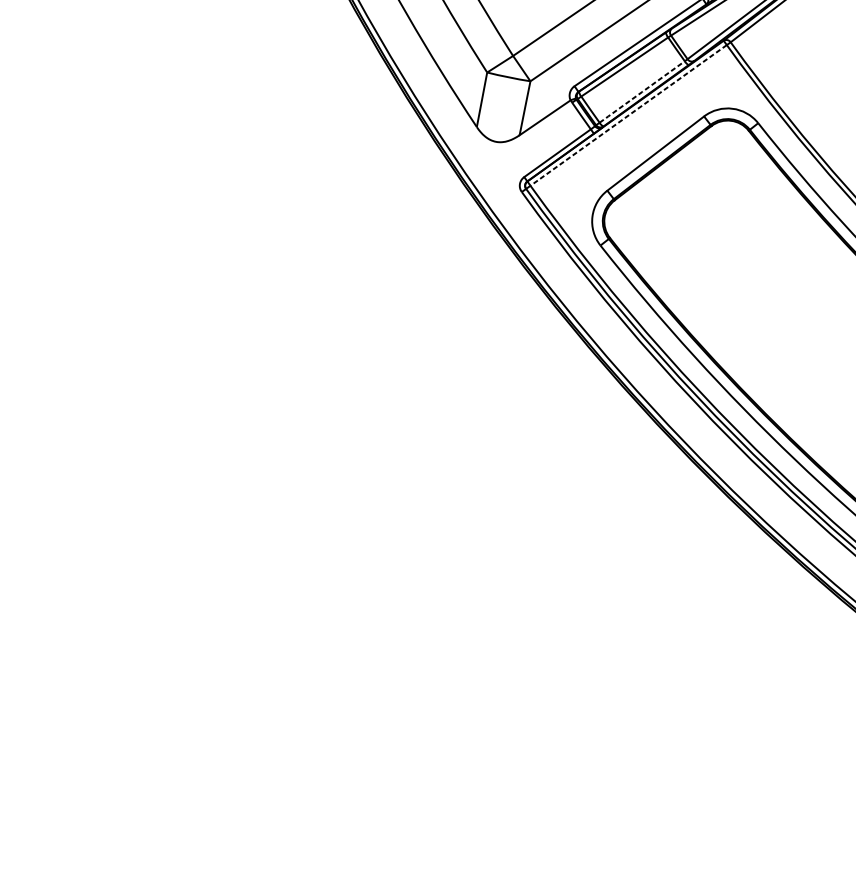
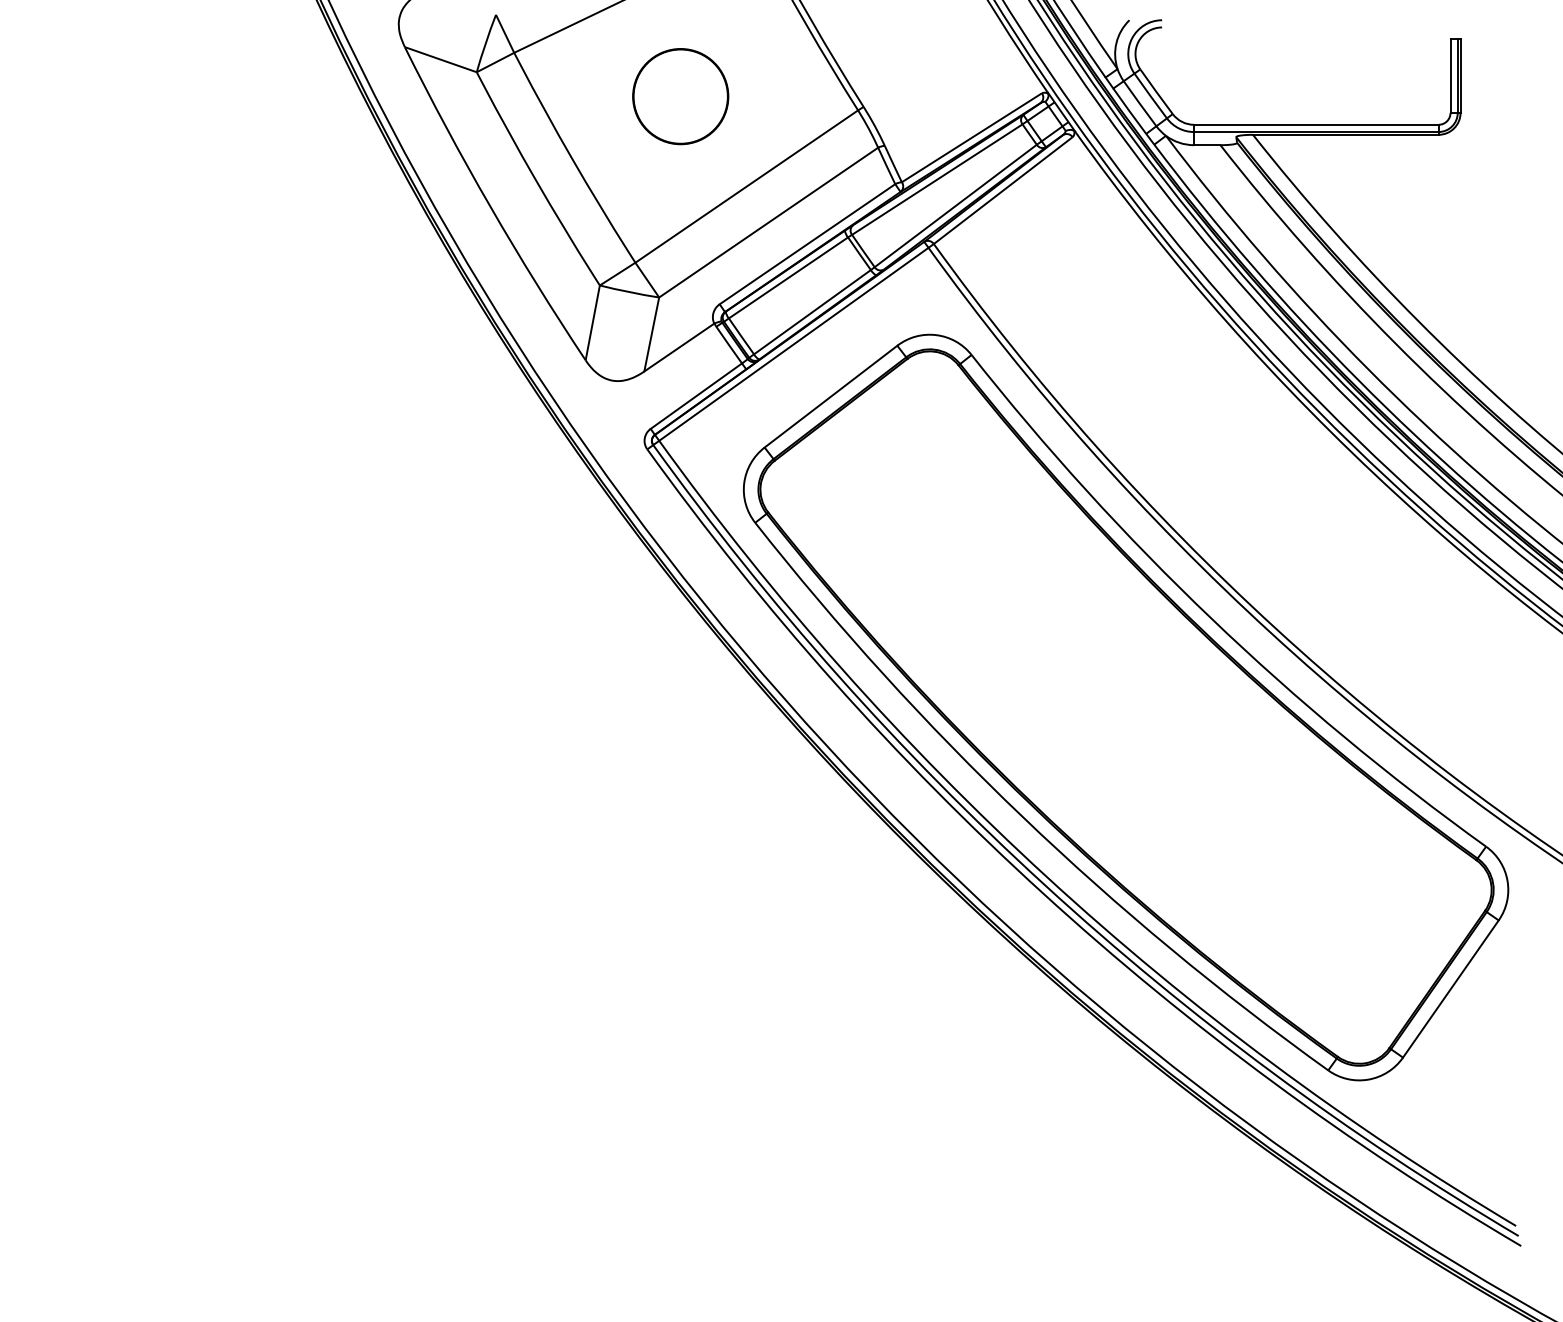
line: (642, 92) -> (812, 312), dashed -> solid
line: (628, 115) -> (793, 344), dashed -> solid

